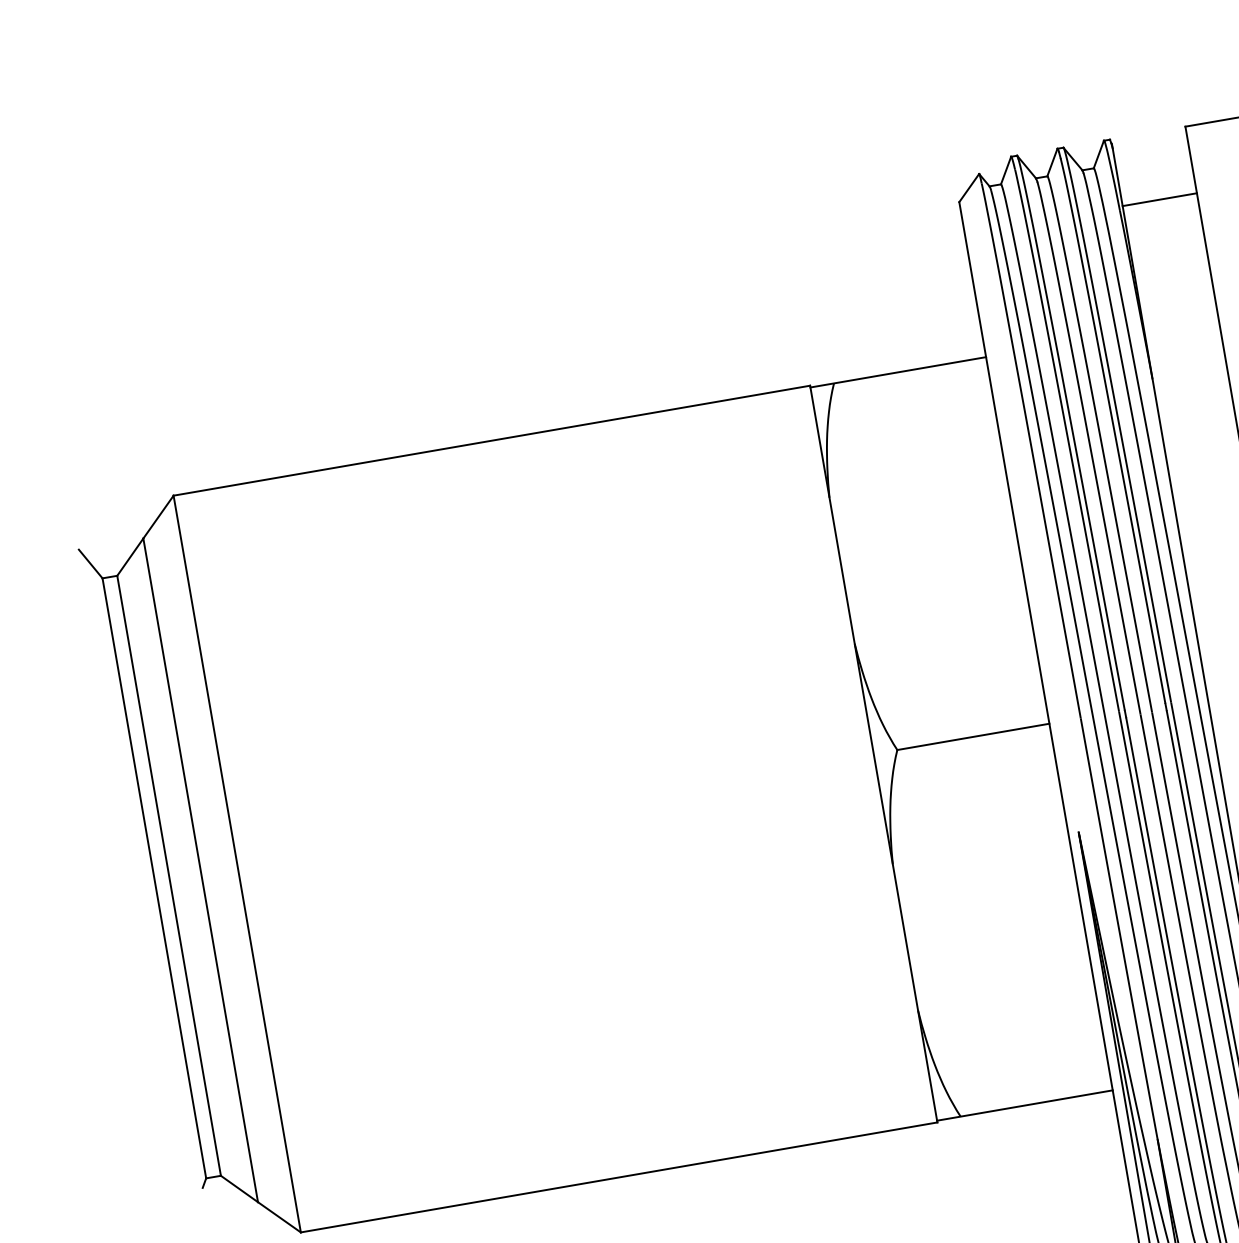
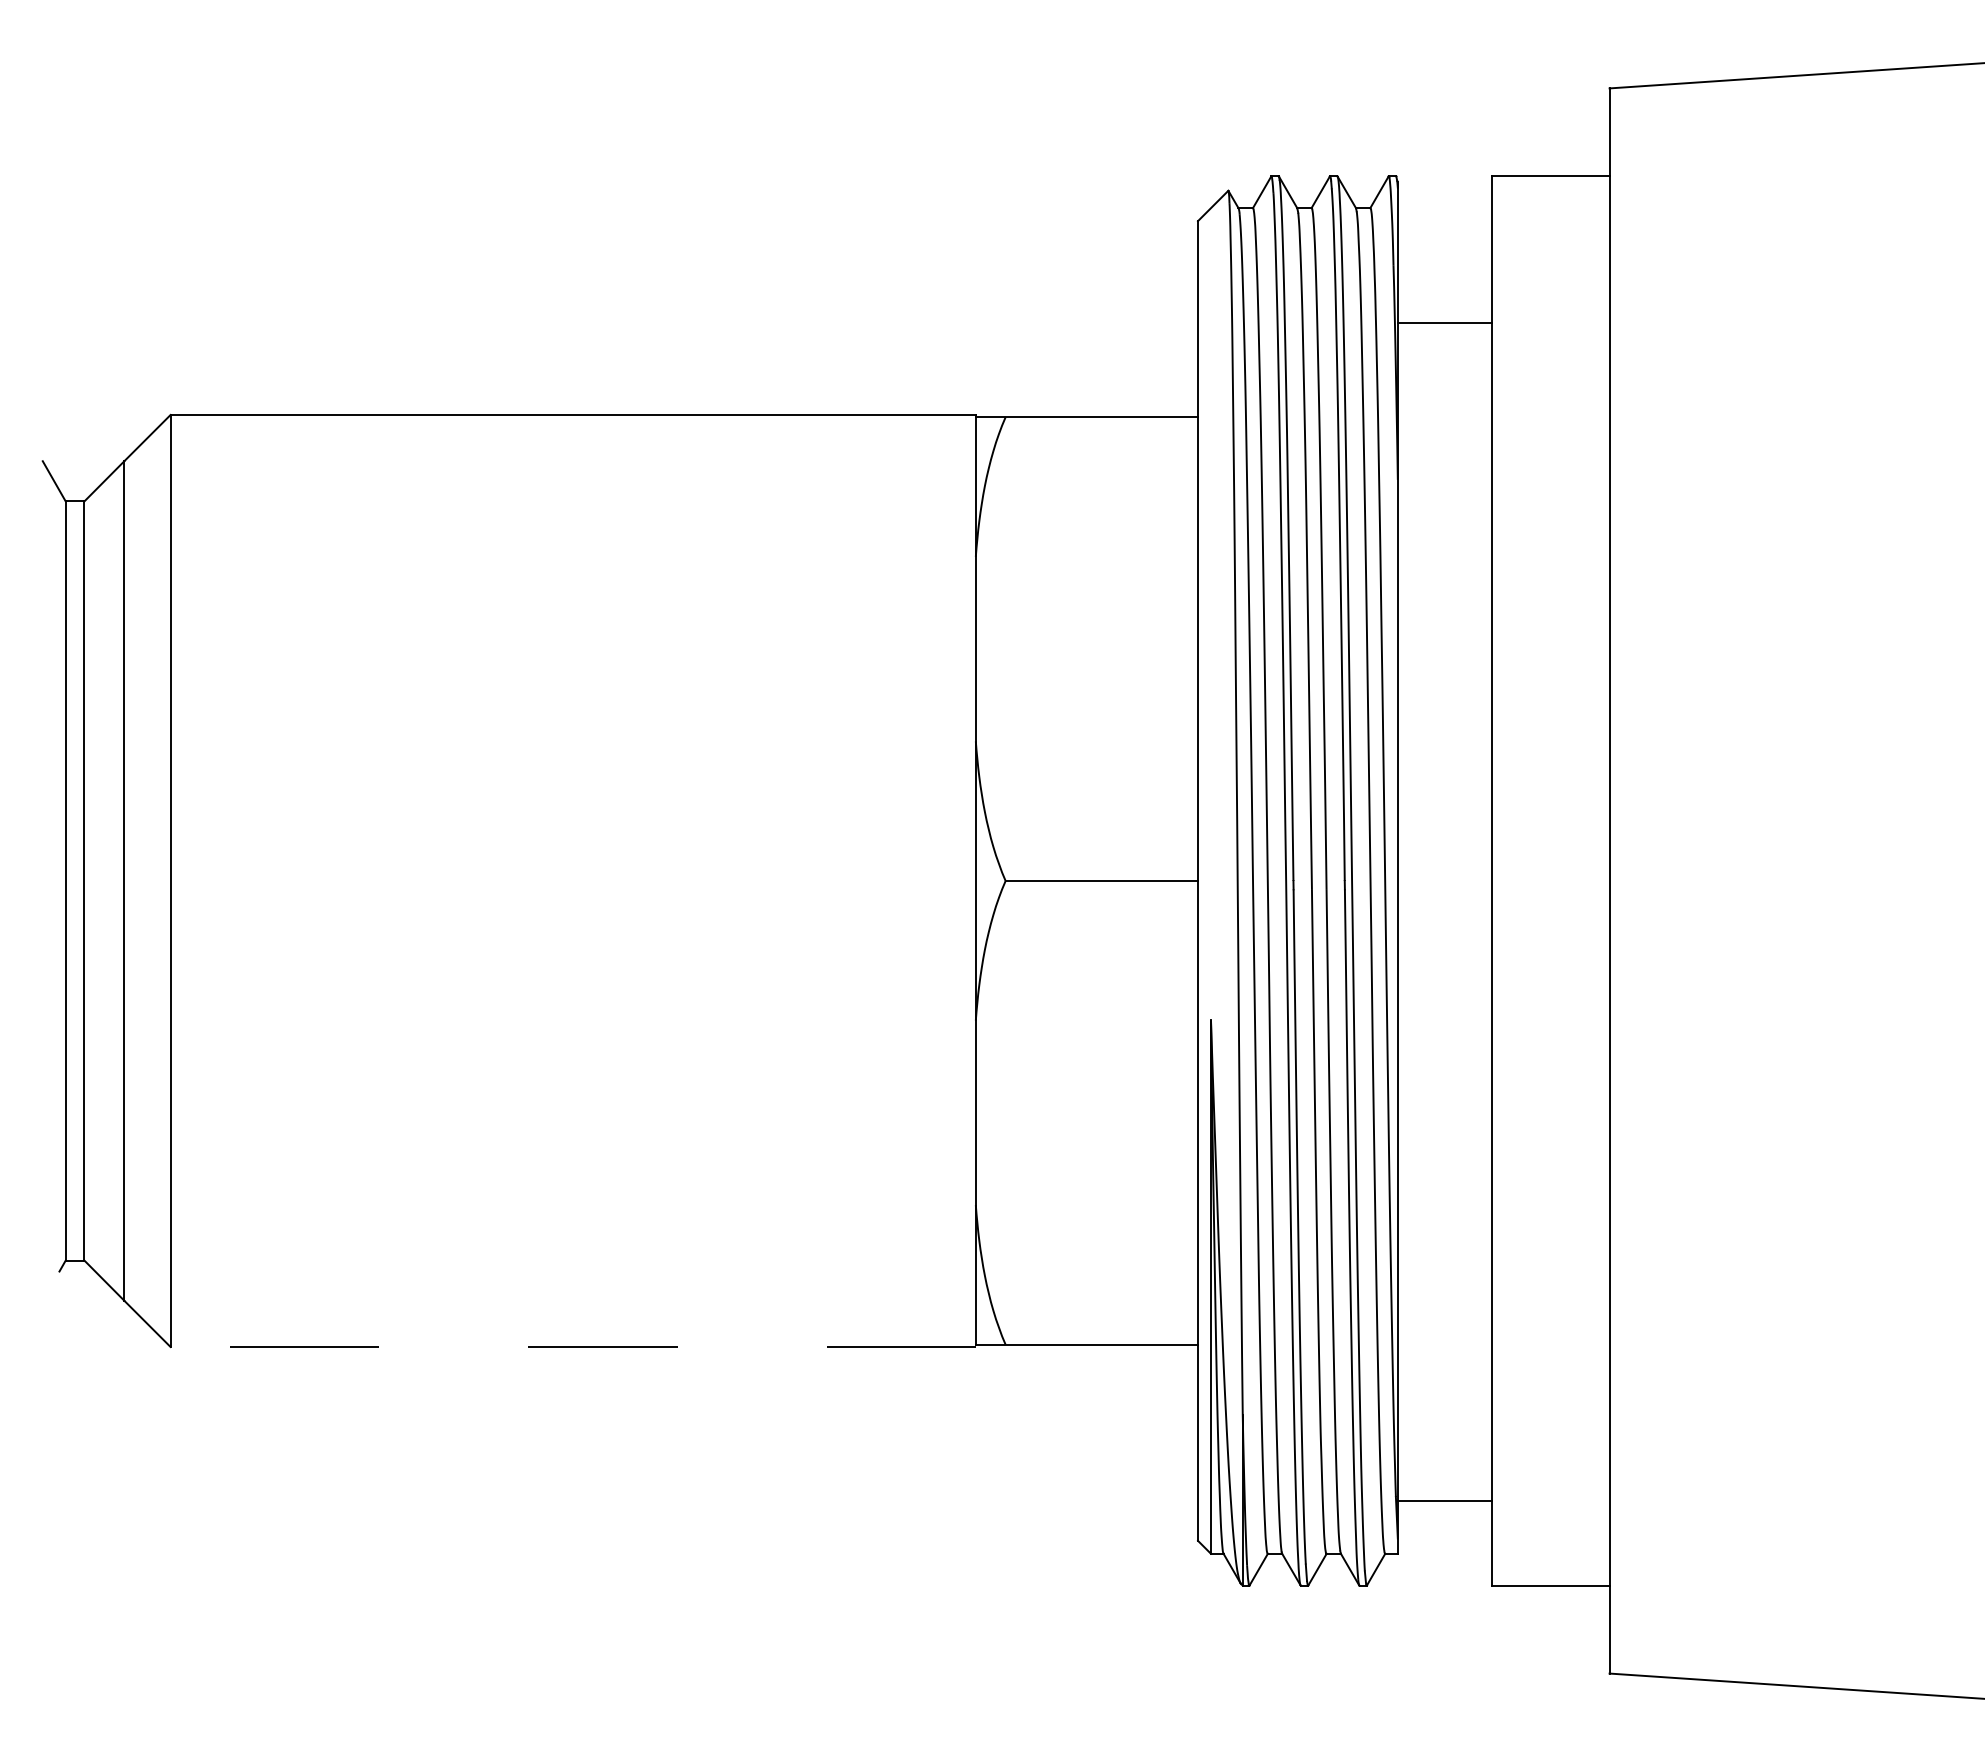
line: (1159, 199) -> (1444, 322), moved
line: (619, 1177) -> (573, 1346), solid -> dashed

